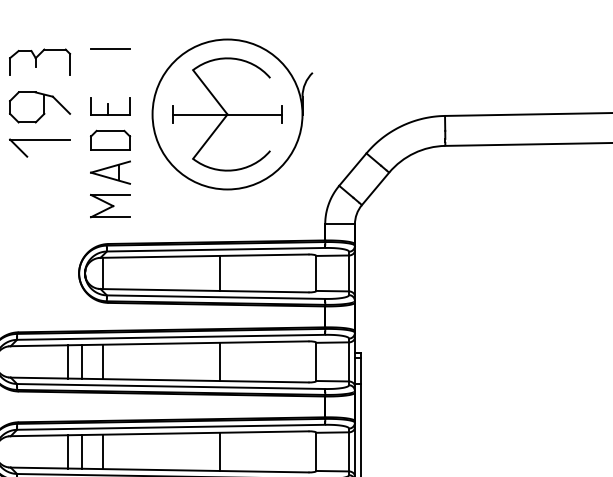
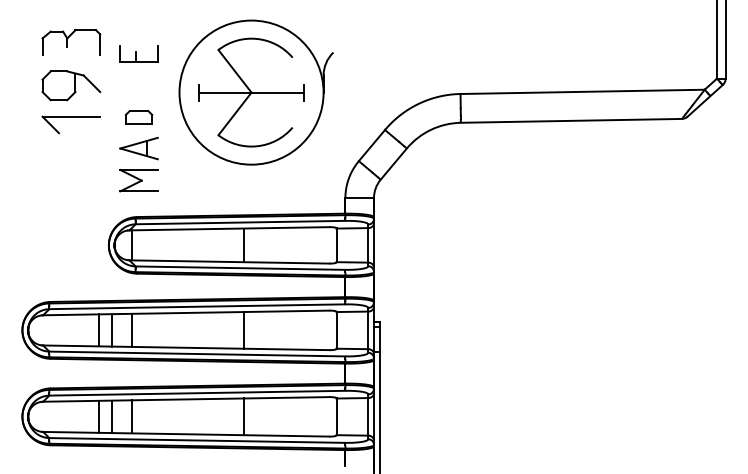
line: (109, 48) -> (138, 29), removed
part: (109, 106) -> (138, 53), moved
part: (109, 140) -> (138, 117), size x0.7

